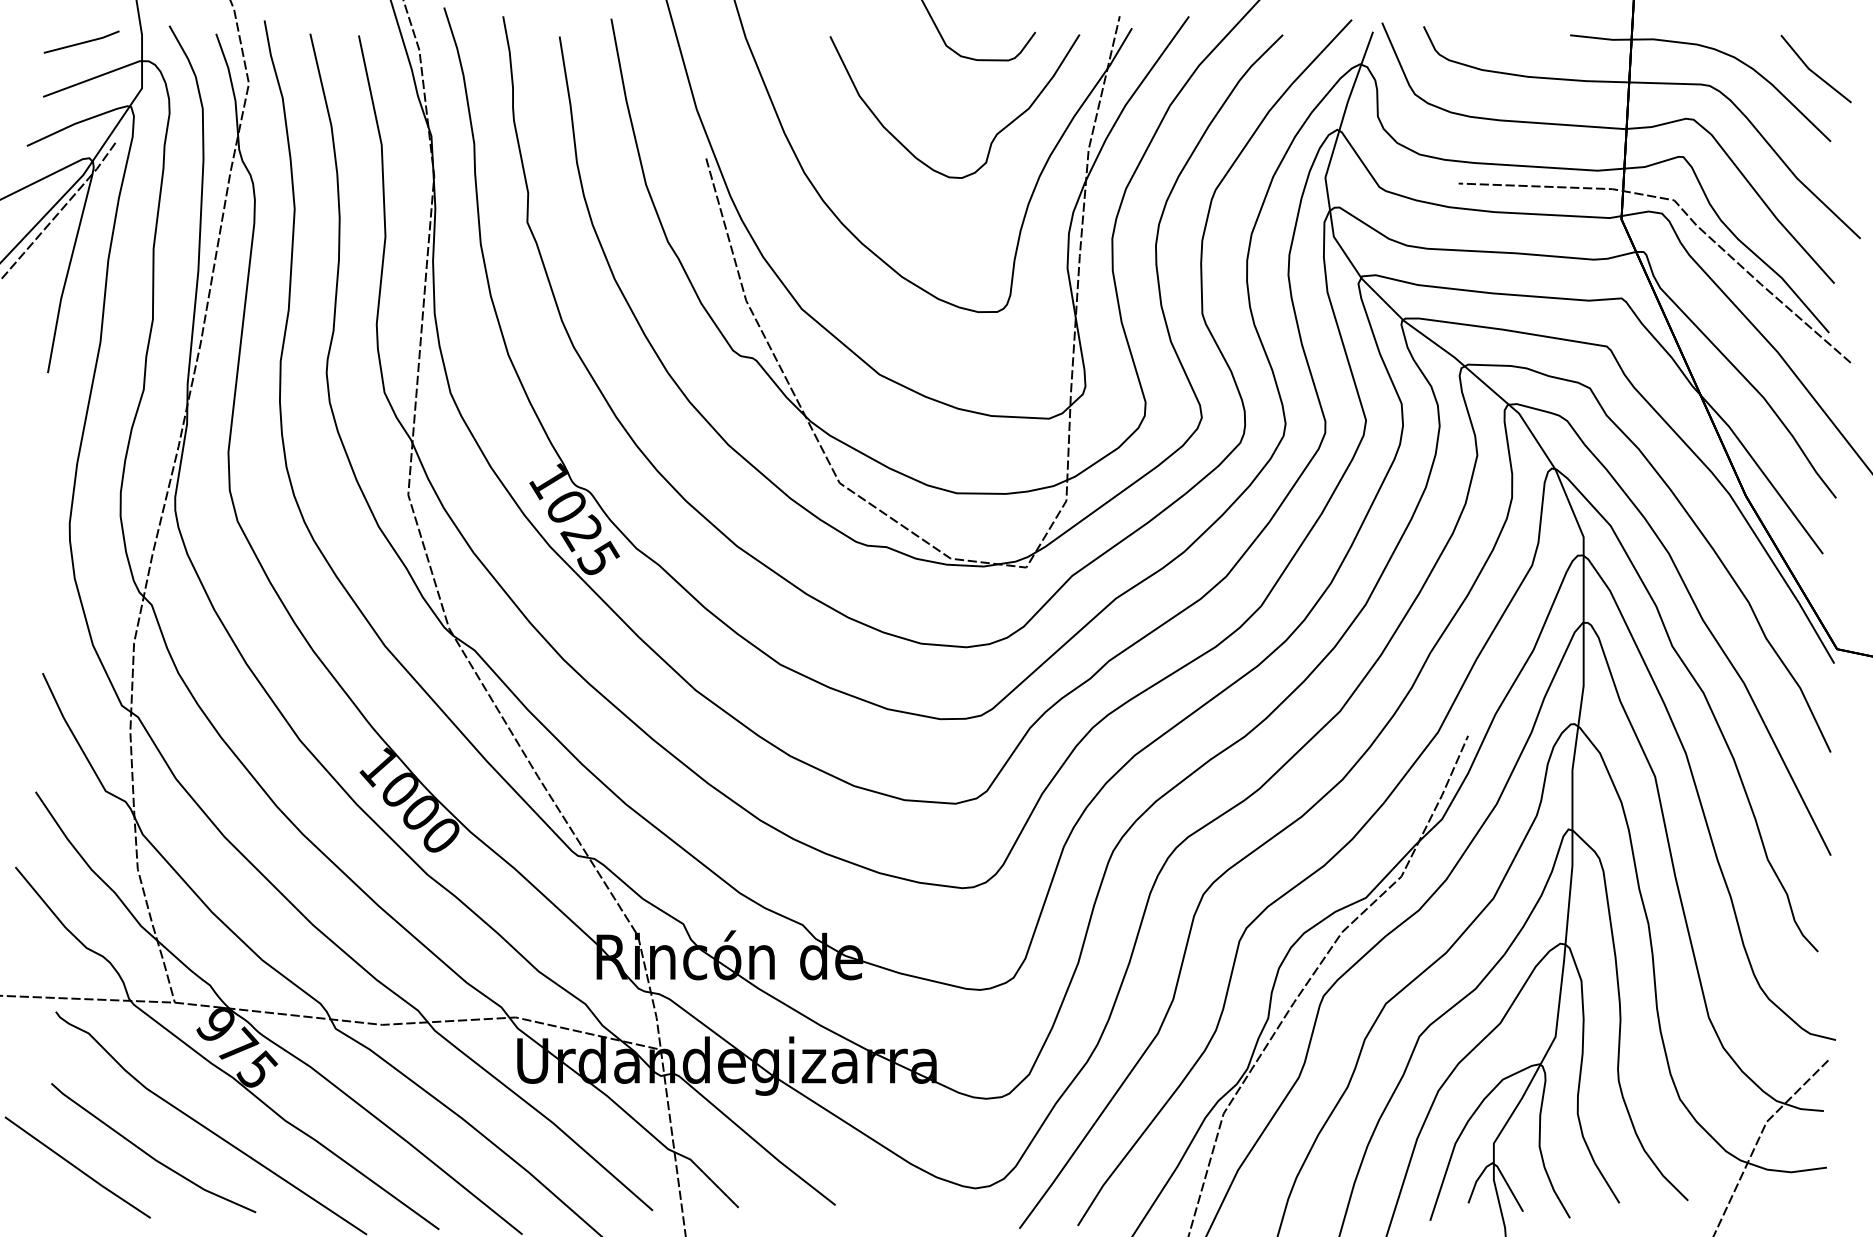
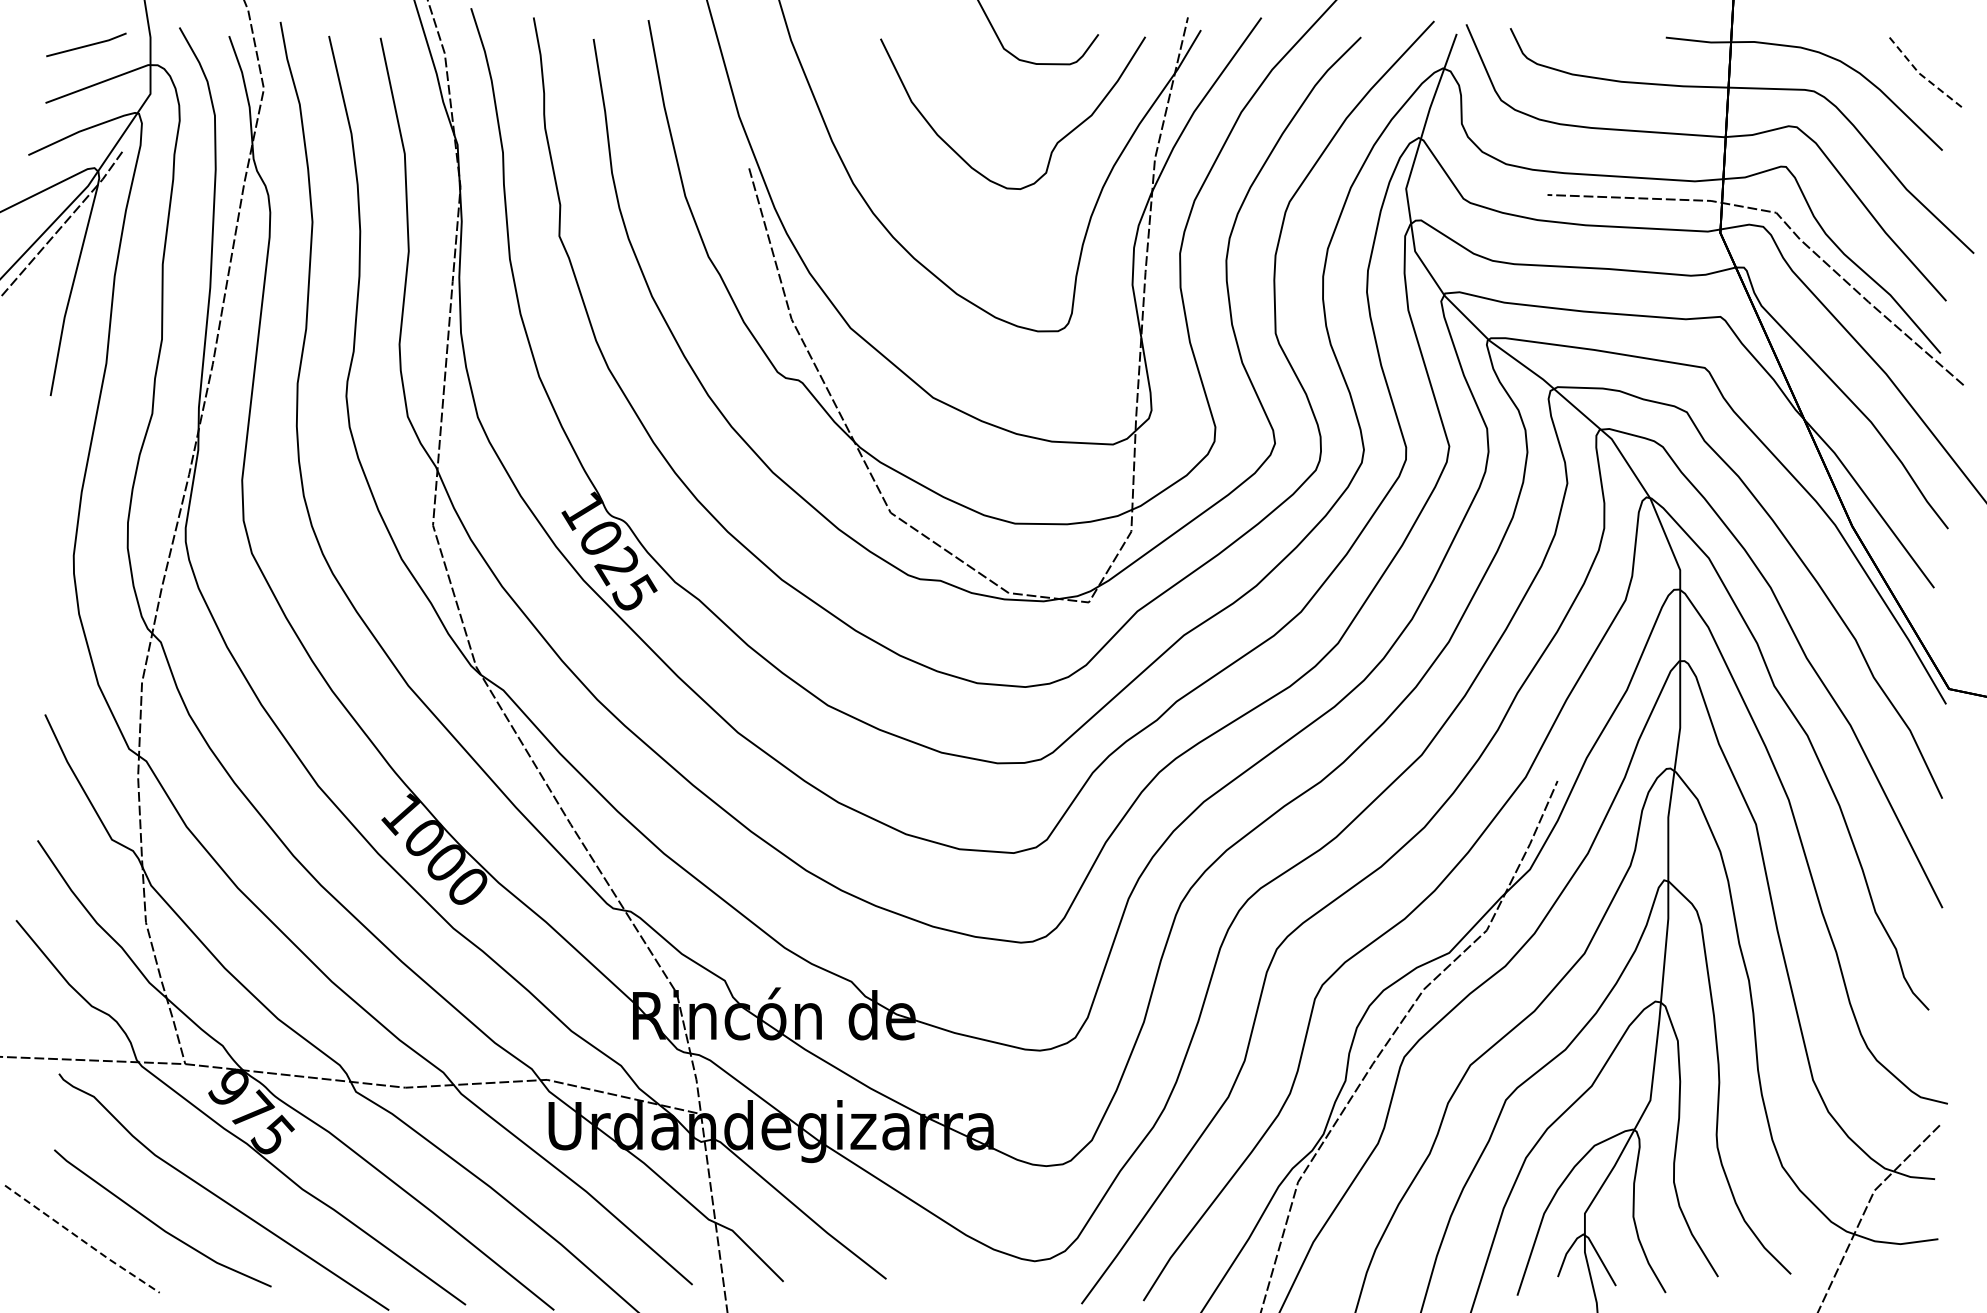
line: (1812, 71) -> (1923, 76), solid -> dashed
line: (78, 1168) -> (83, 1240), solid -> dashed

